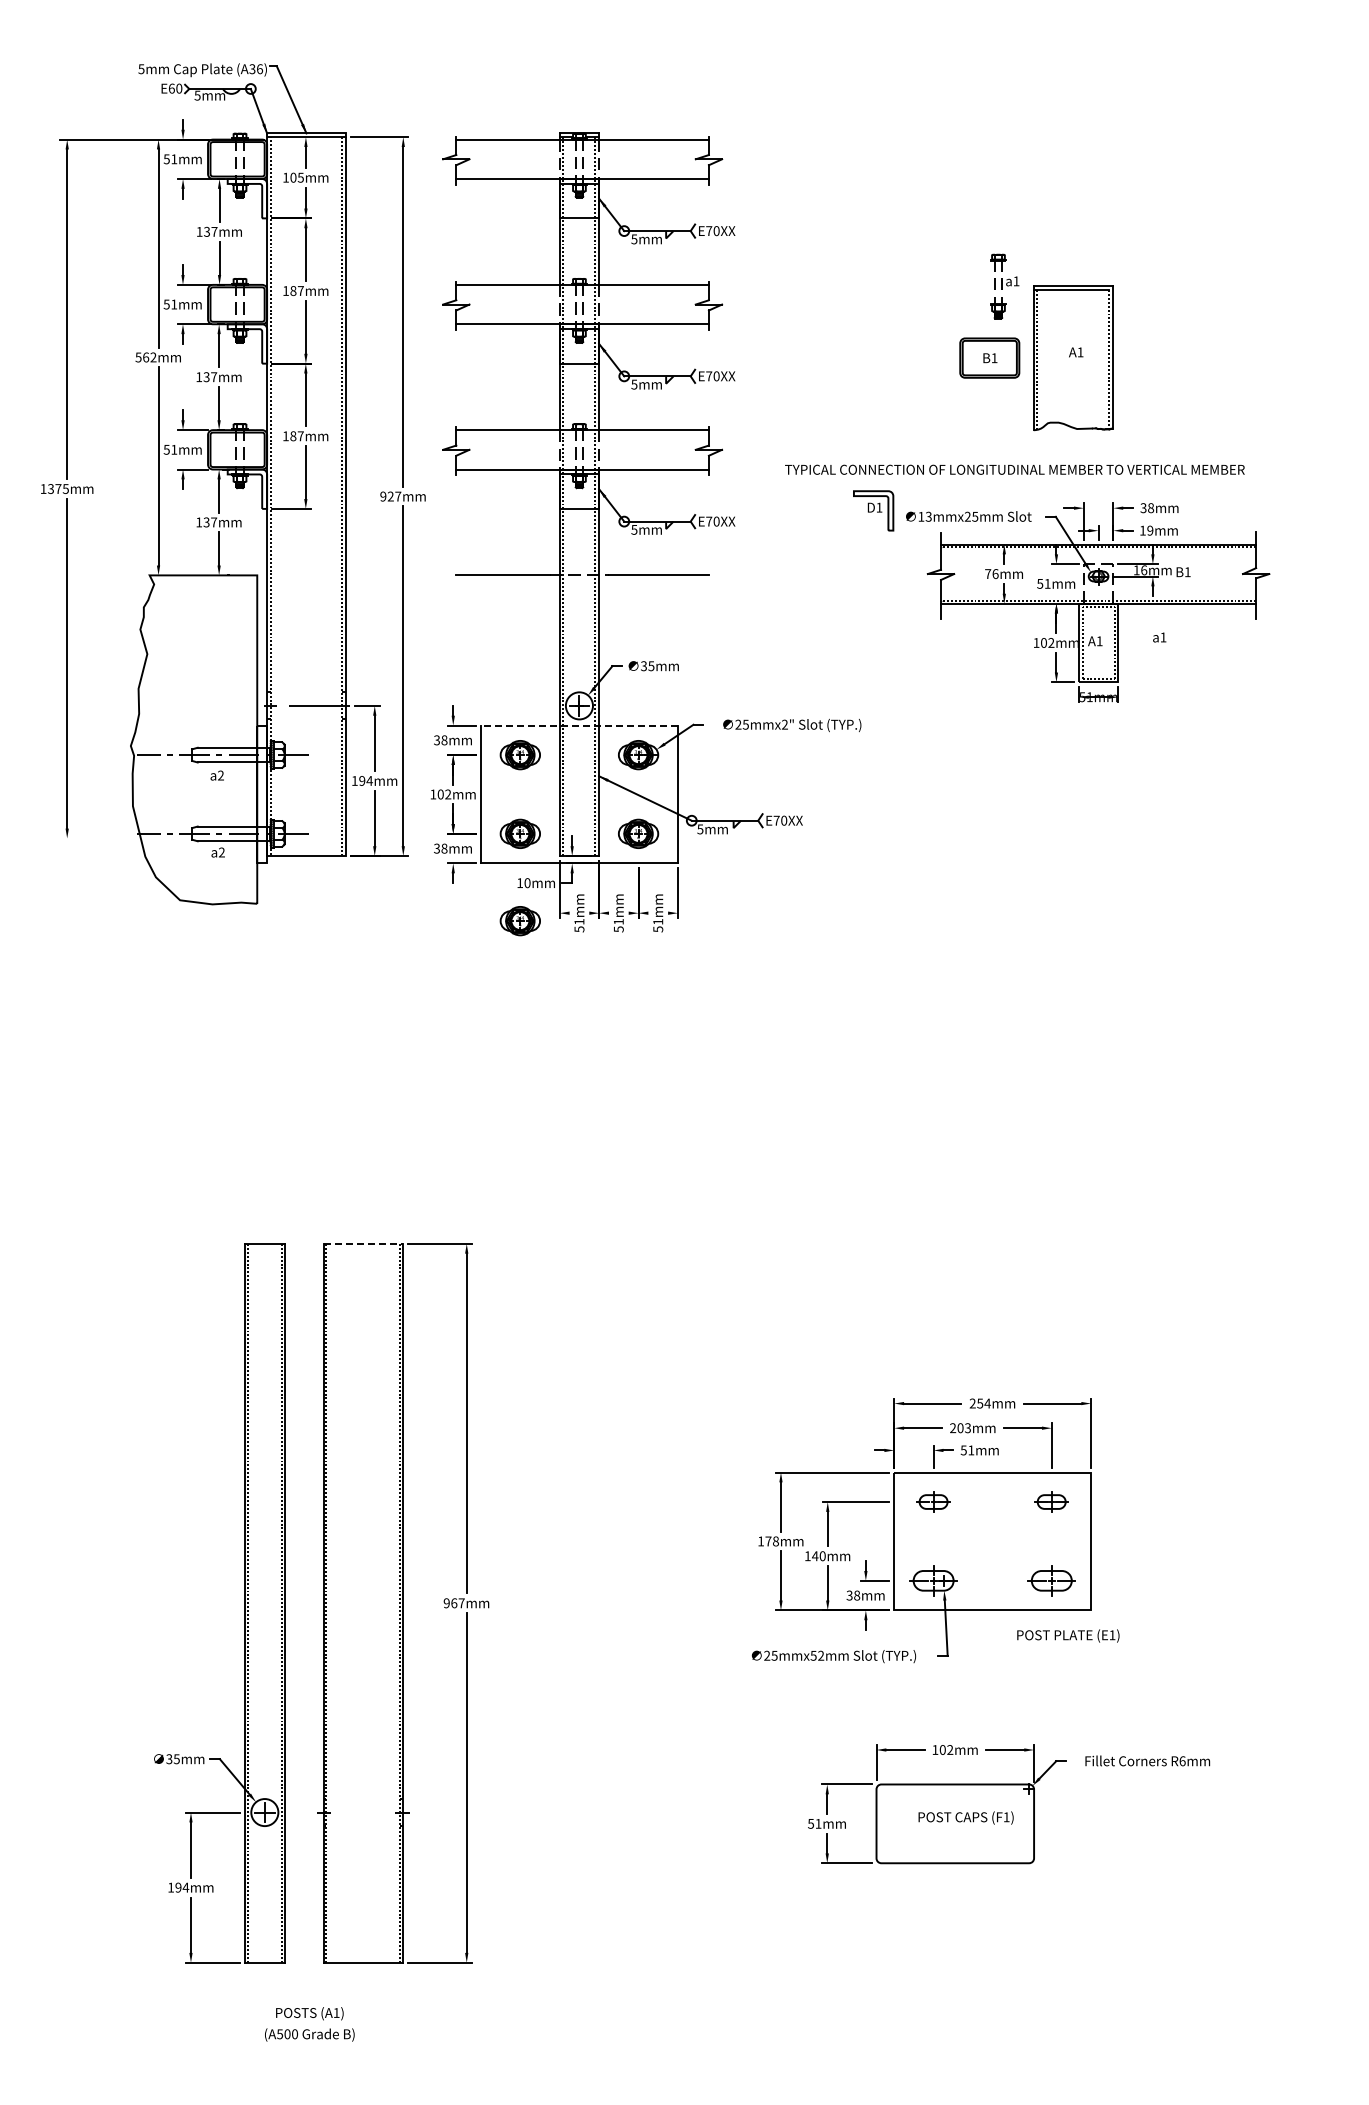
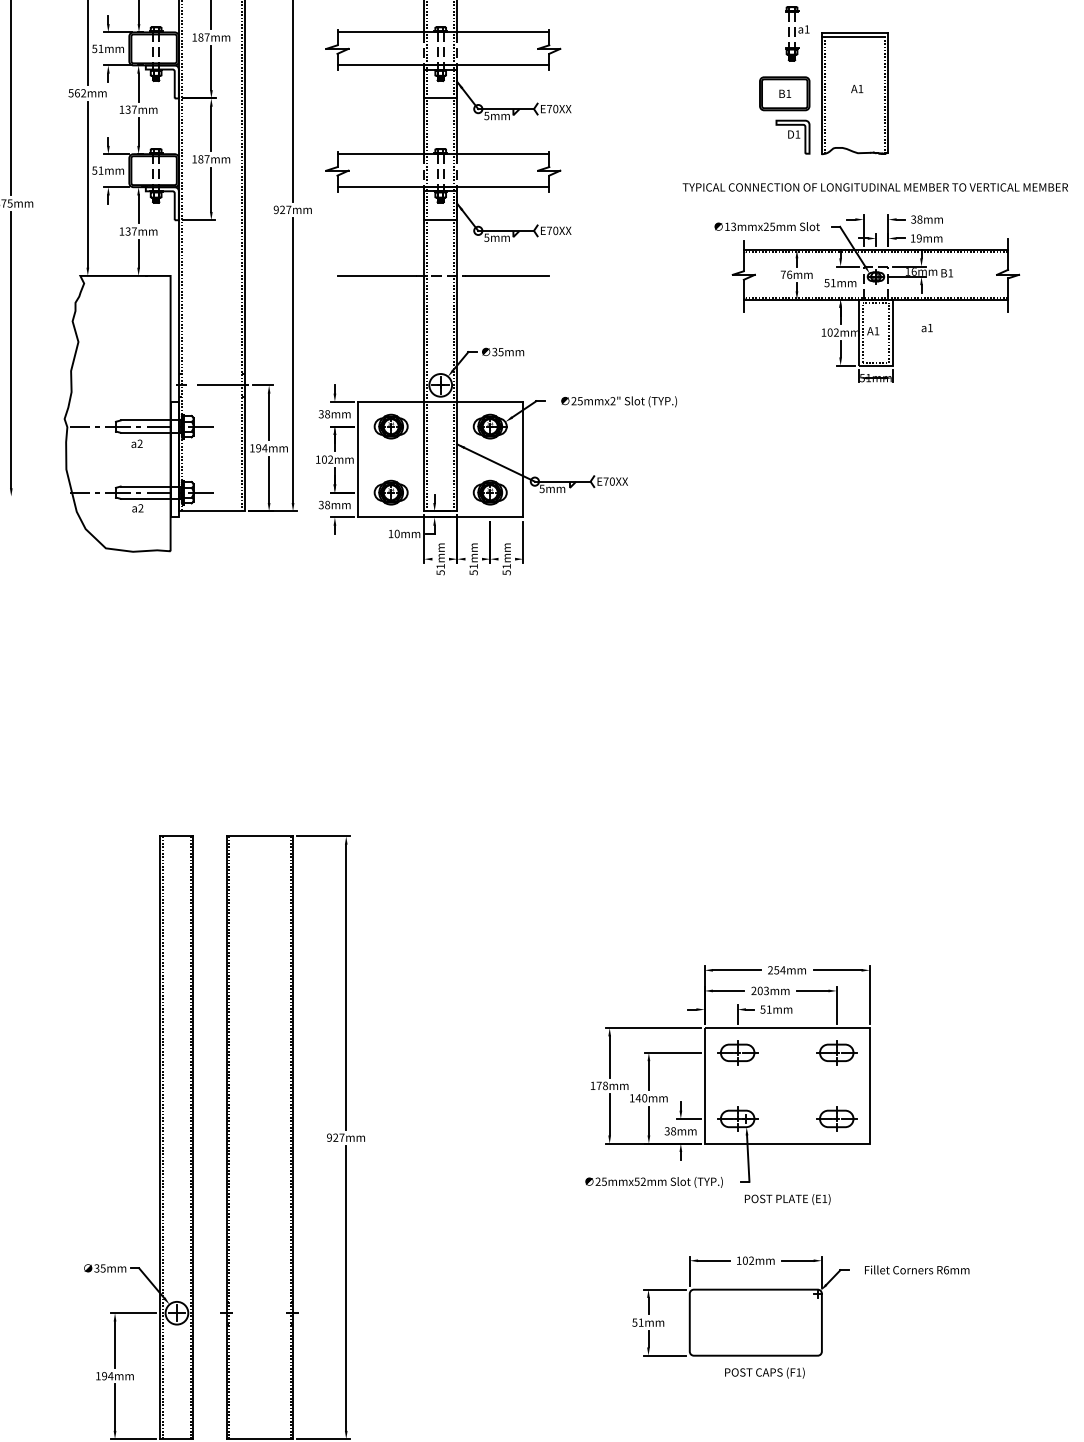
text: (1014, 469) -> (875, 187), moved
part: (873, 510) -> (792, 136), moved
line: (578, 725) -> (439, 401), dashed -> solid
part: (519, 921) -> (390, 566), removed
line: (363, 1243) -> (259, 836), dashed -> solid
part: (933, 1501) -> (737, 1052), size x1.43
part: (1051, 1501) -> (836, 1052), size x1.43
text: (454, 1603) -> (335, 1137), 967mm -> 927mm
text: (1068, 1635) -> (787, 1199), moved
text: (965, 1817) -> (764, 1372), moved

